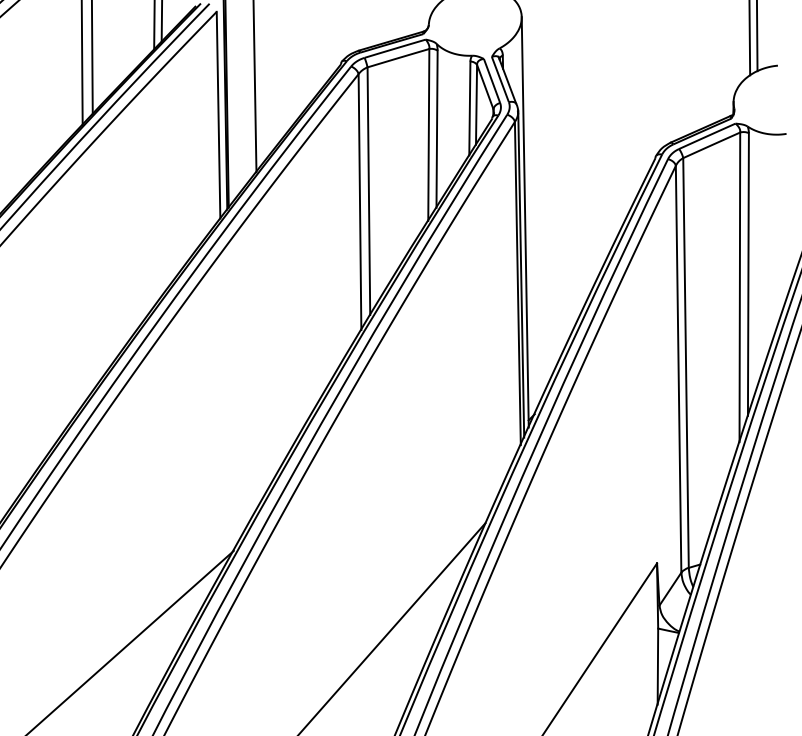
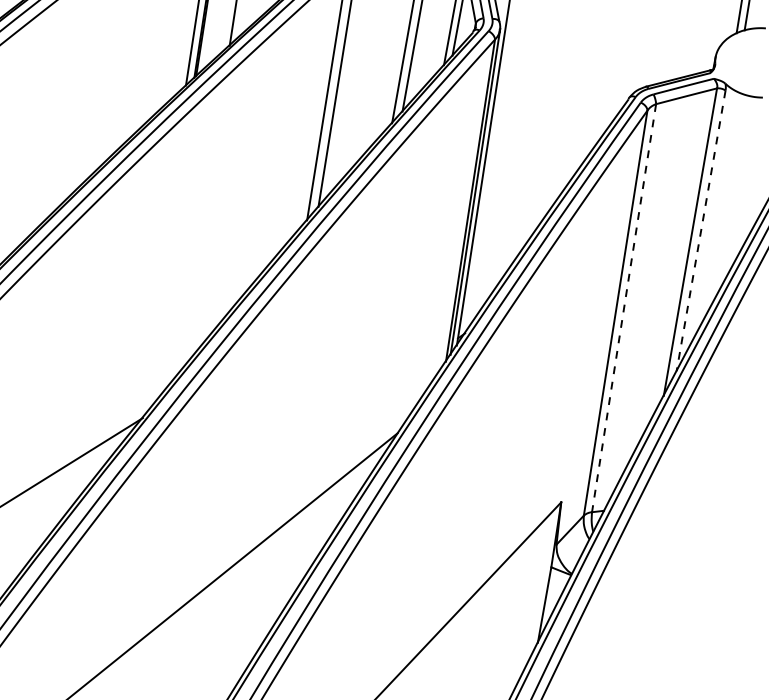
line: (748, 275) -> (701, 231), solid -> dashed
line: (686, 363) -> (624, 308), solid -> dashed

